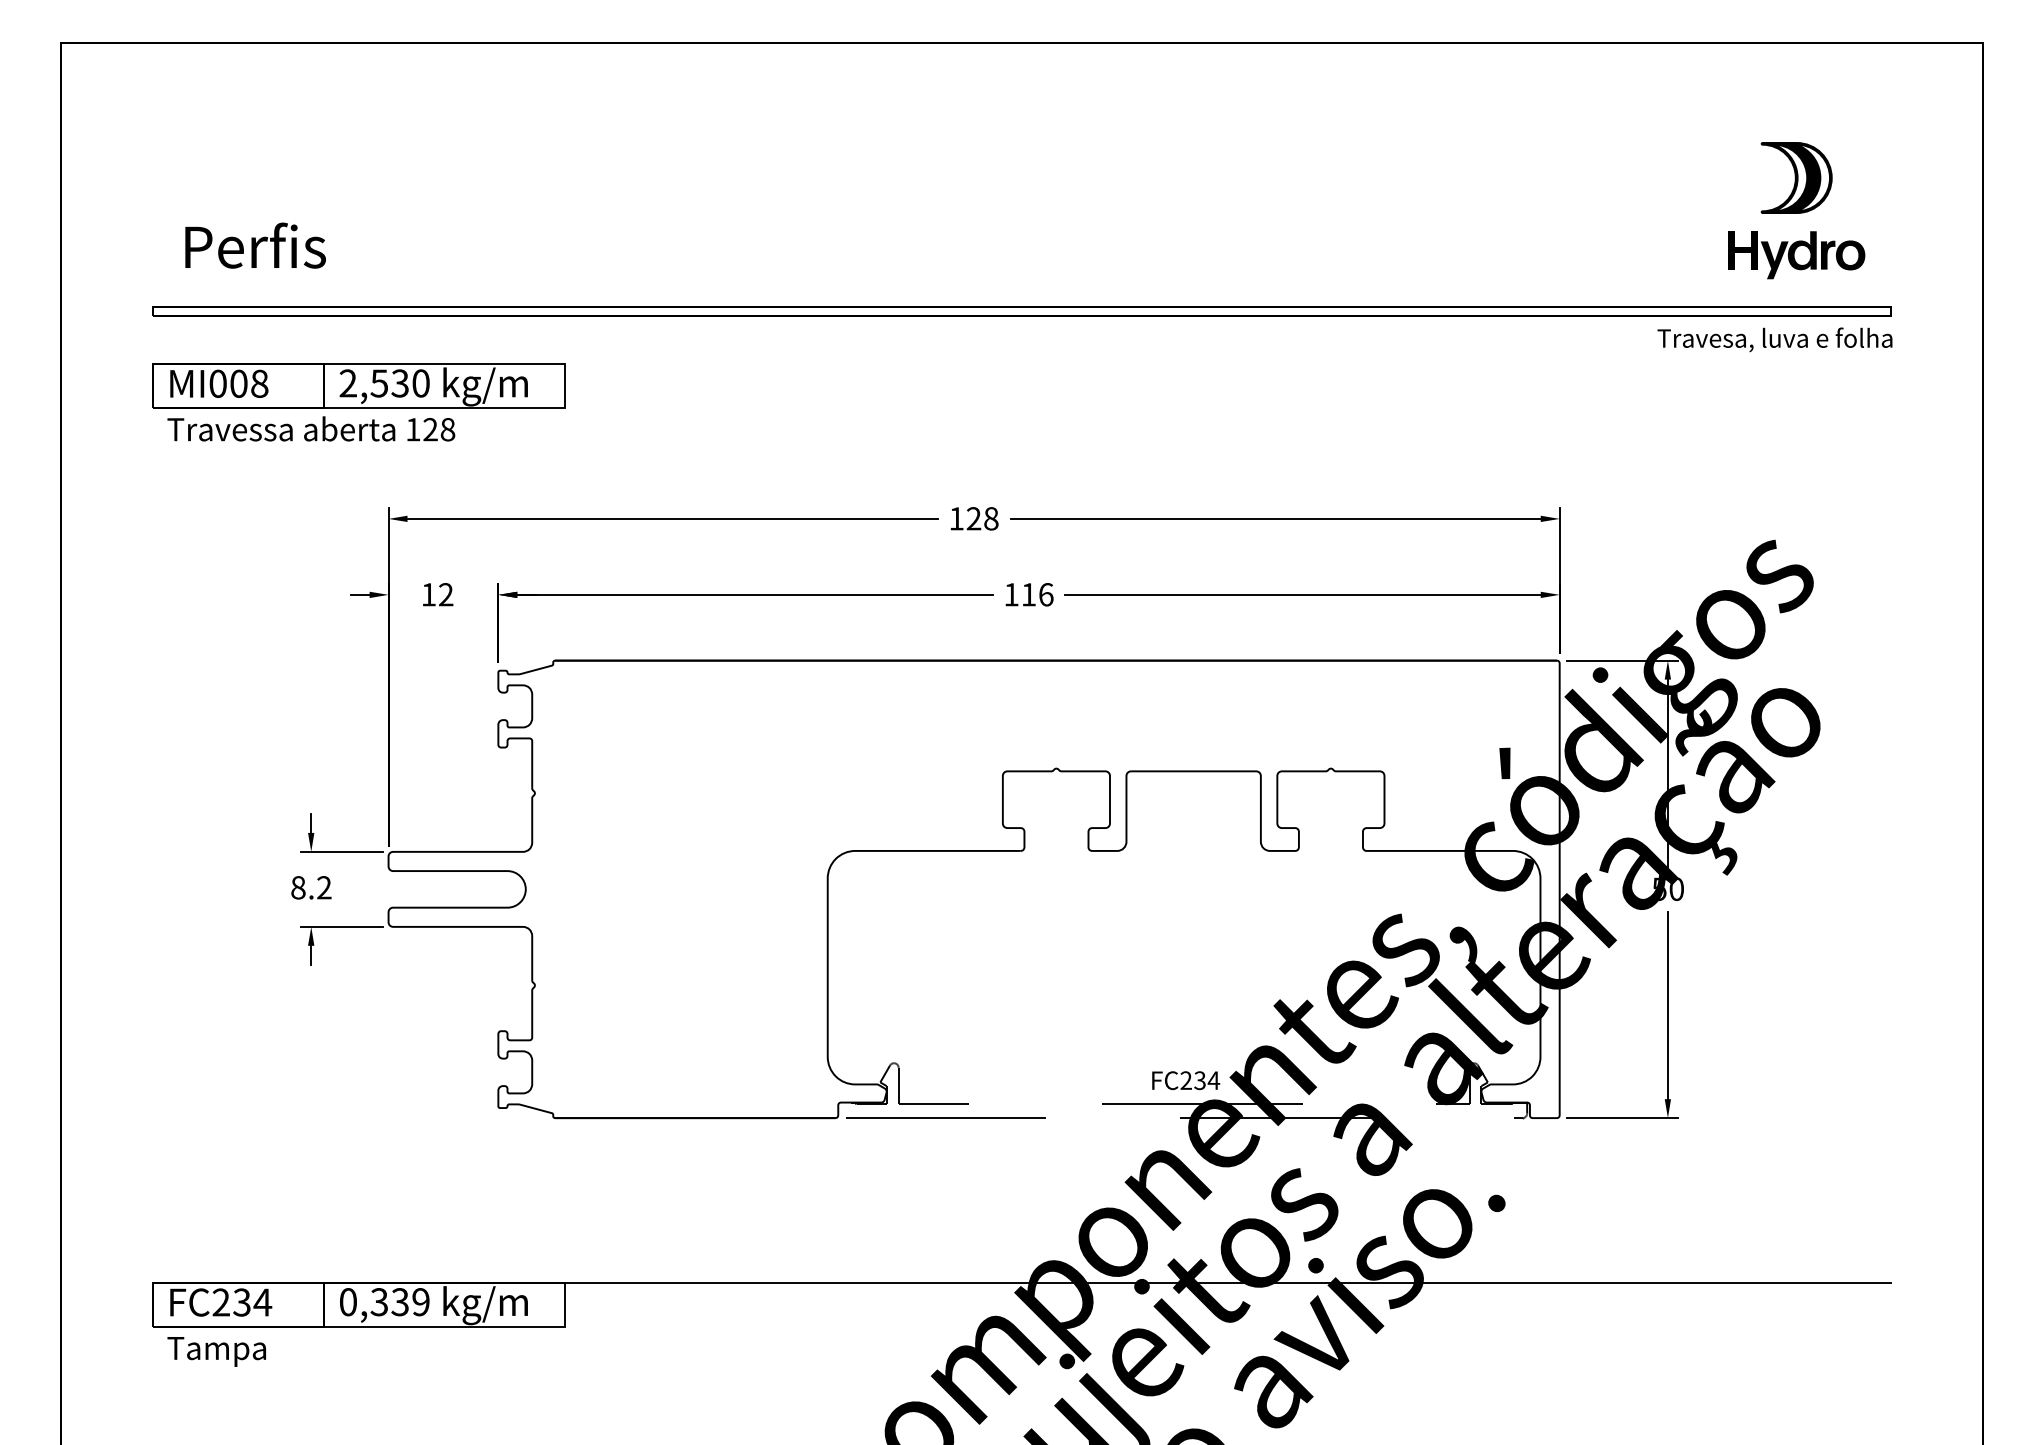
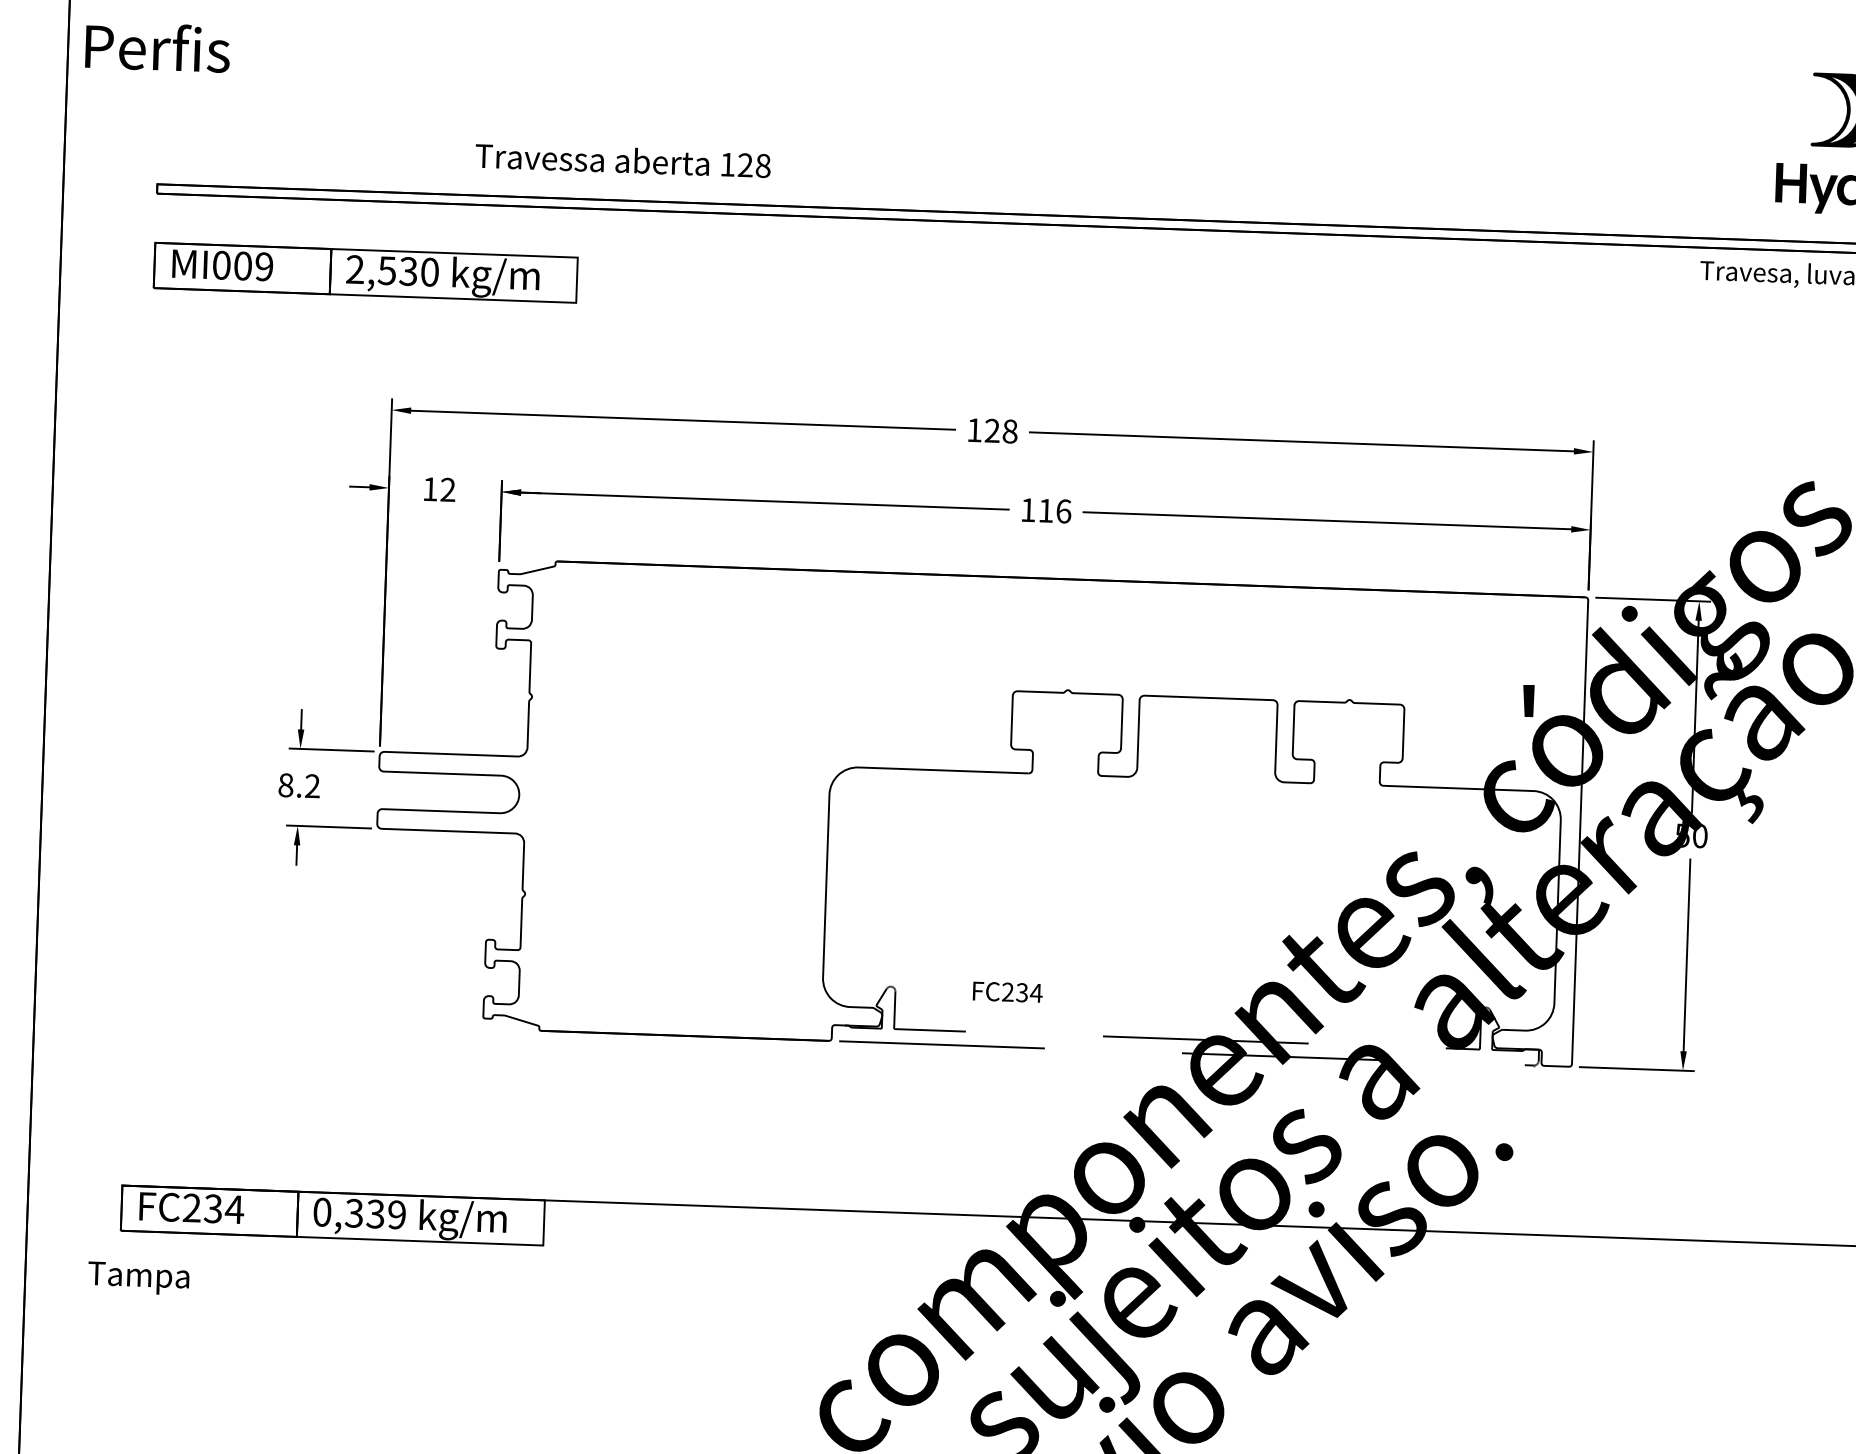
text: (255, 245) -> (157, 47), moved
text: (259, 383) -> (264, 266), MI008 -> MI009
text: (311, 428) -> (623, 159), moved
text: (1186, 1080) -> (1008, 992), moved
text: (216, 1351) -> (138, 1278), moved

